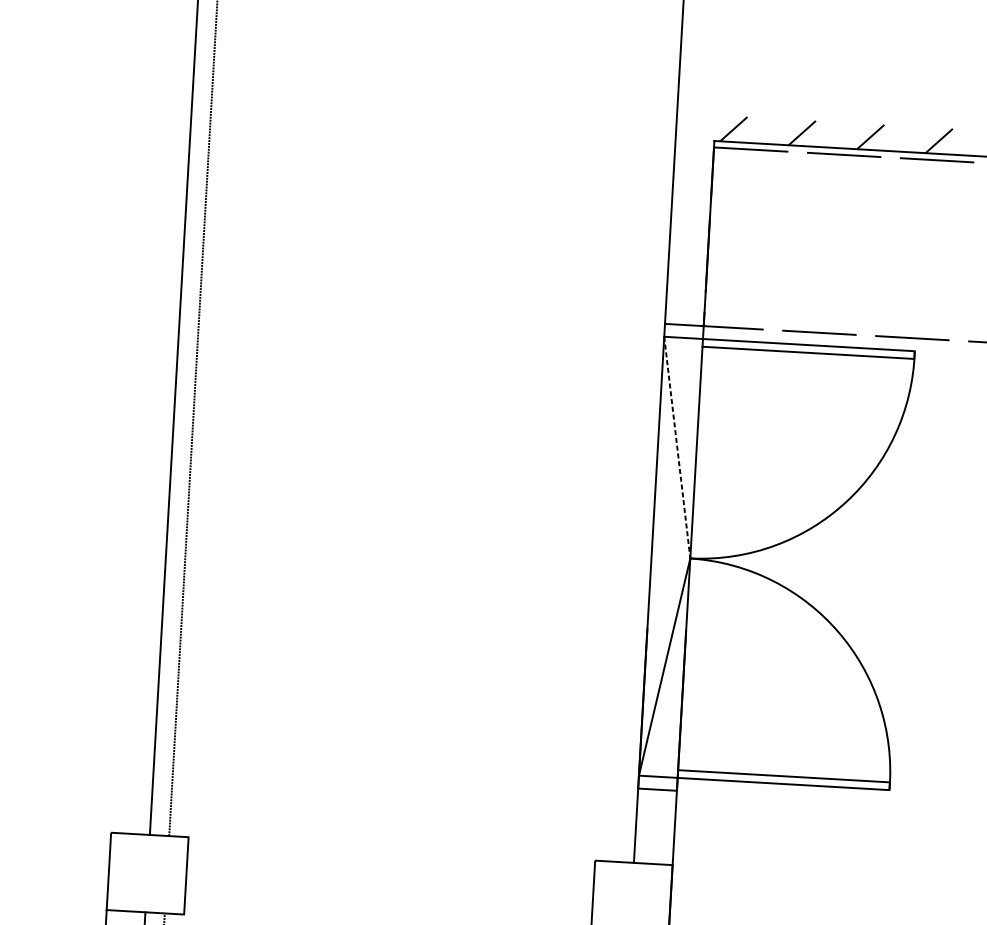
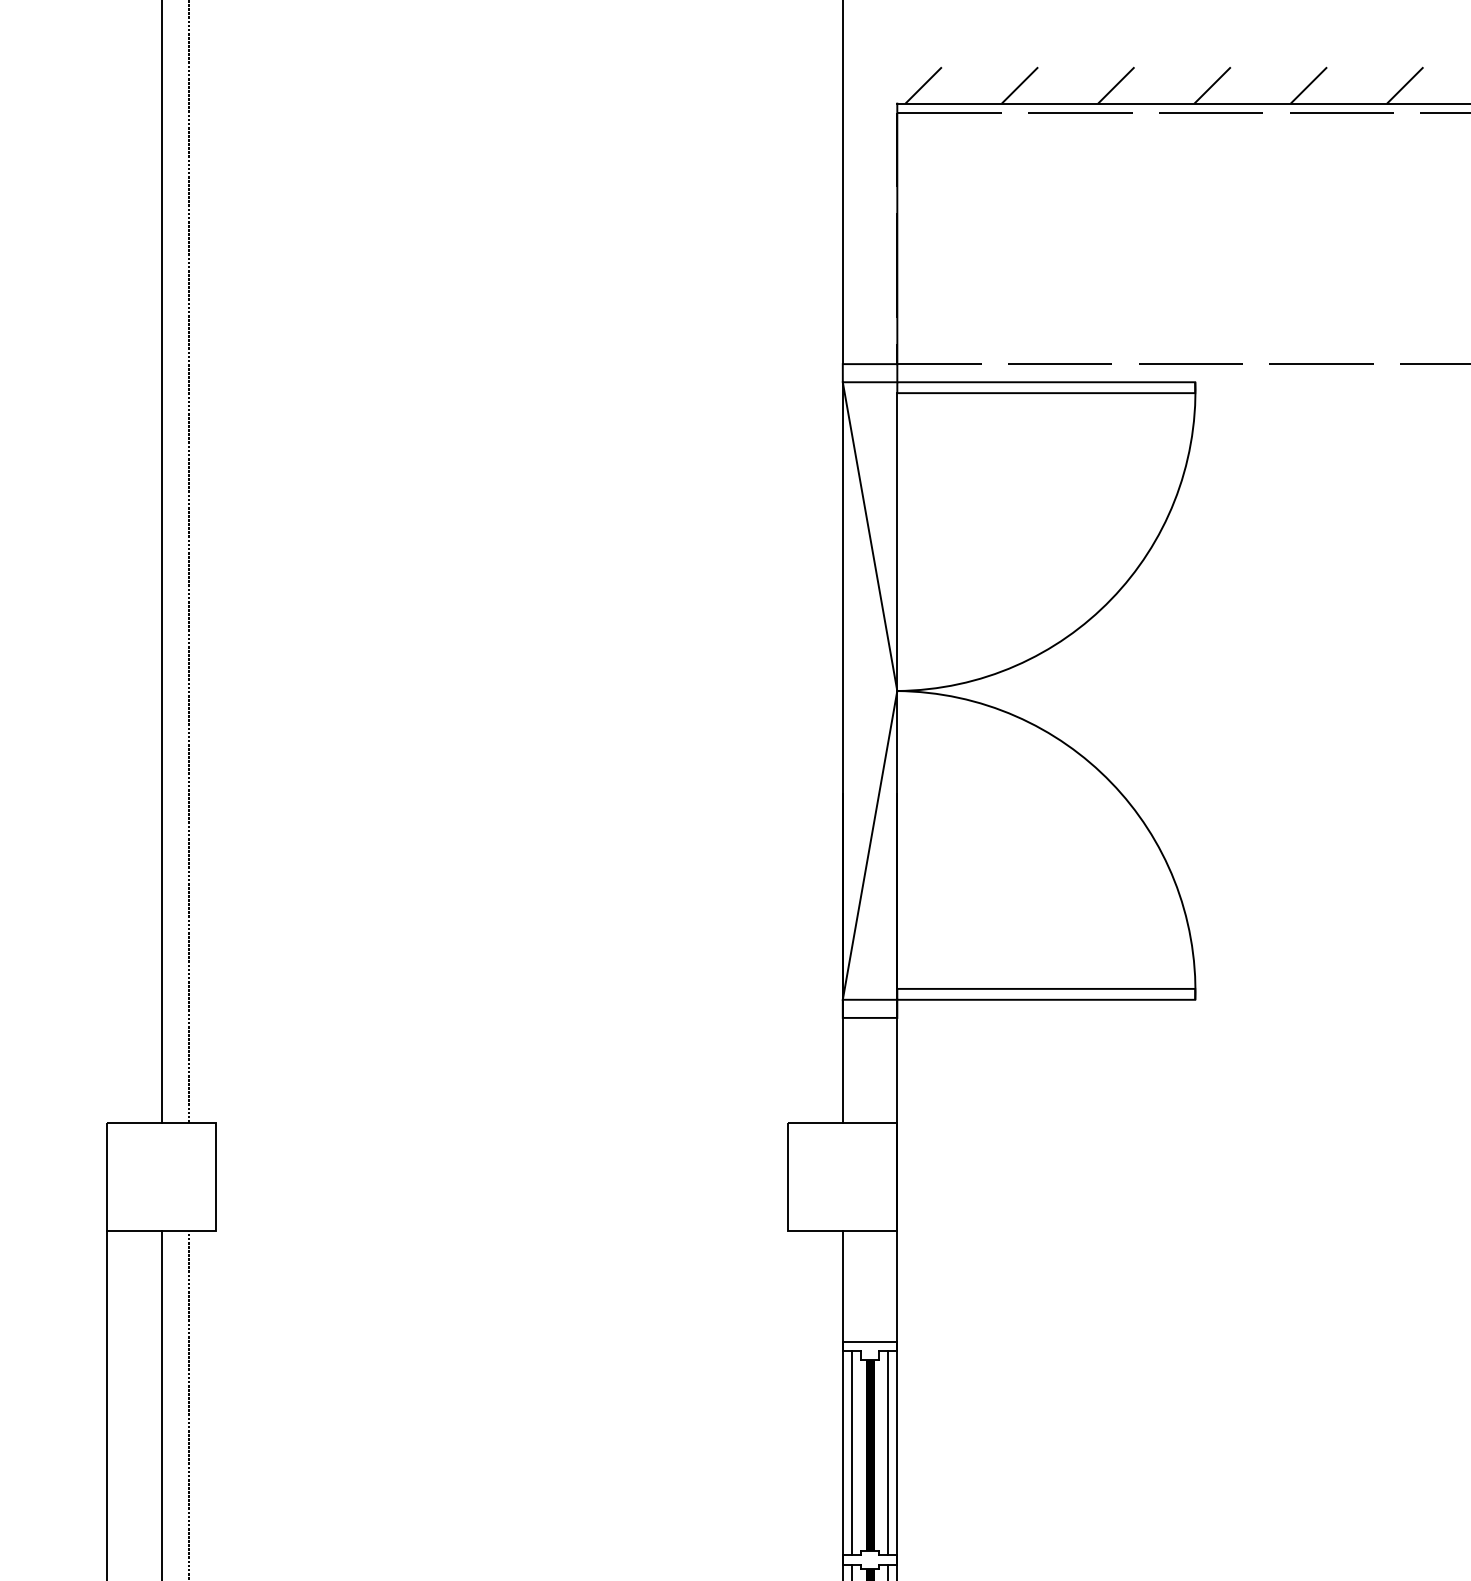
line: (677, 447) -> (870, 536), dashed -> solid

